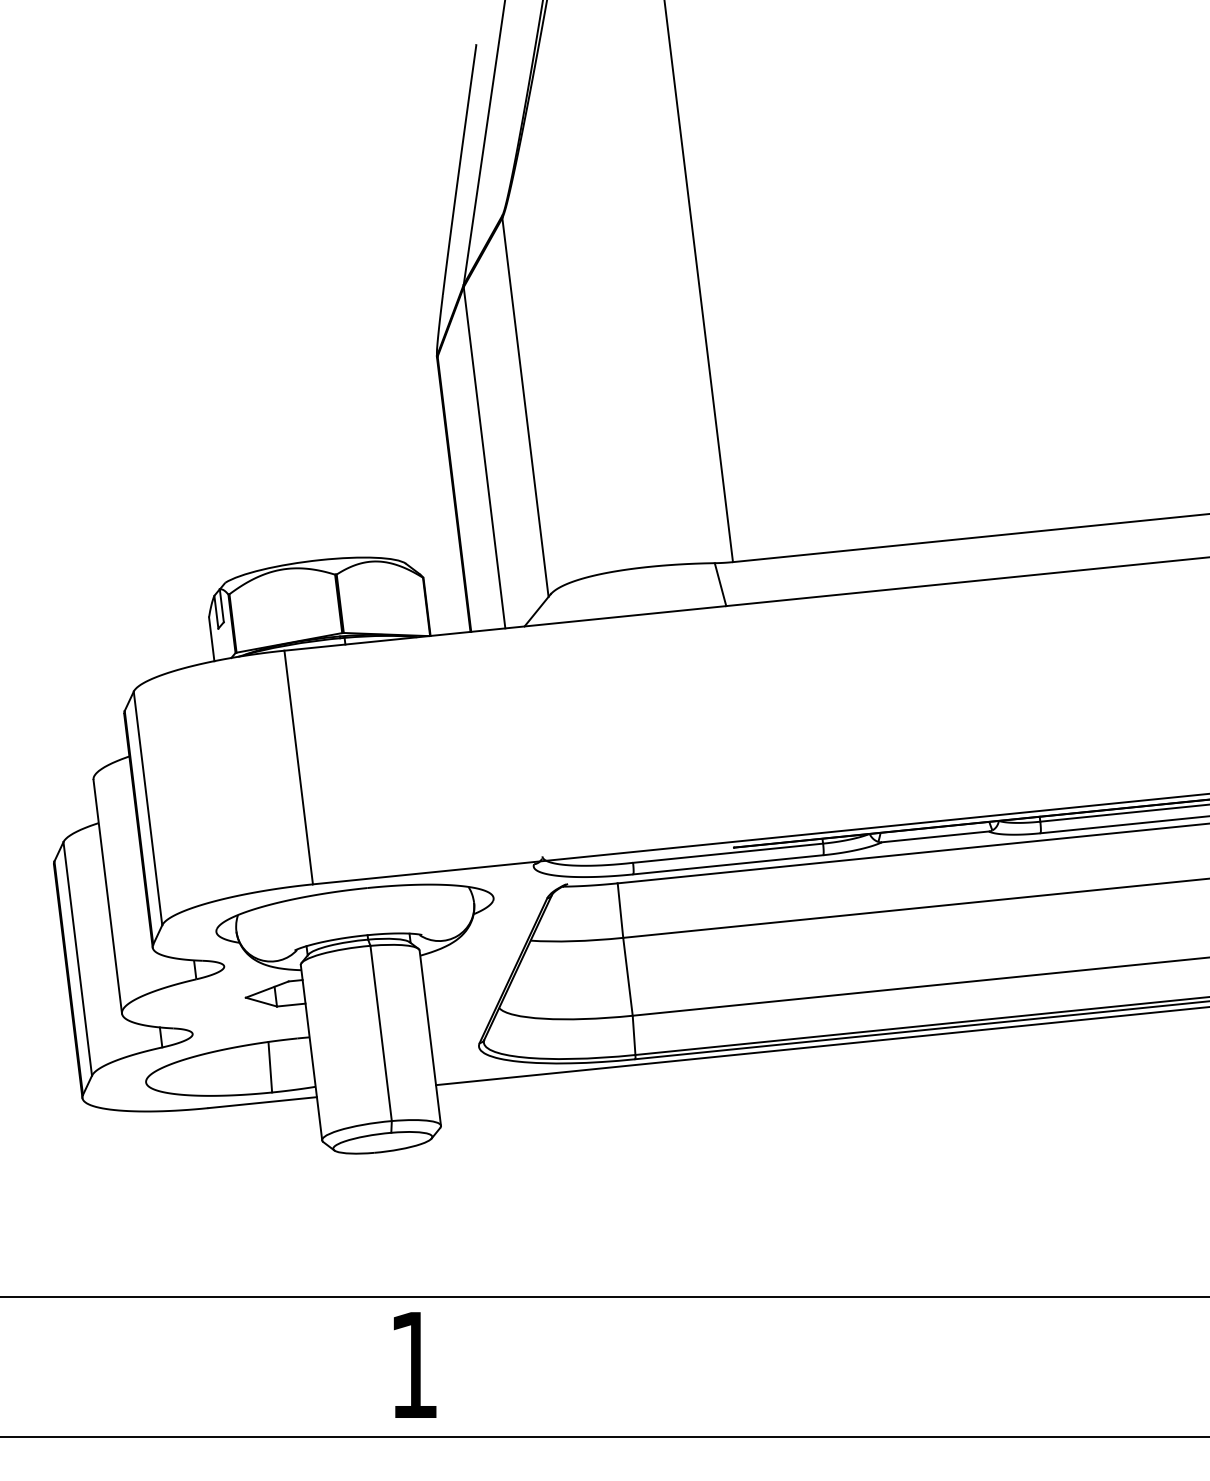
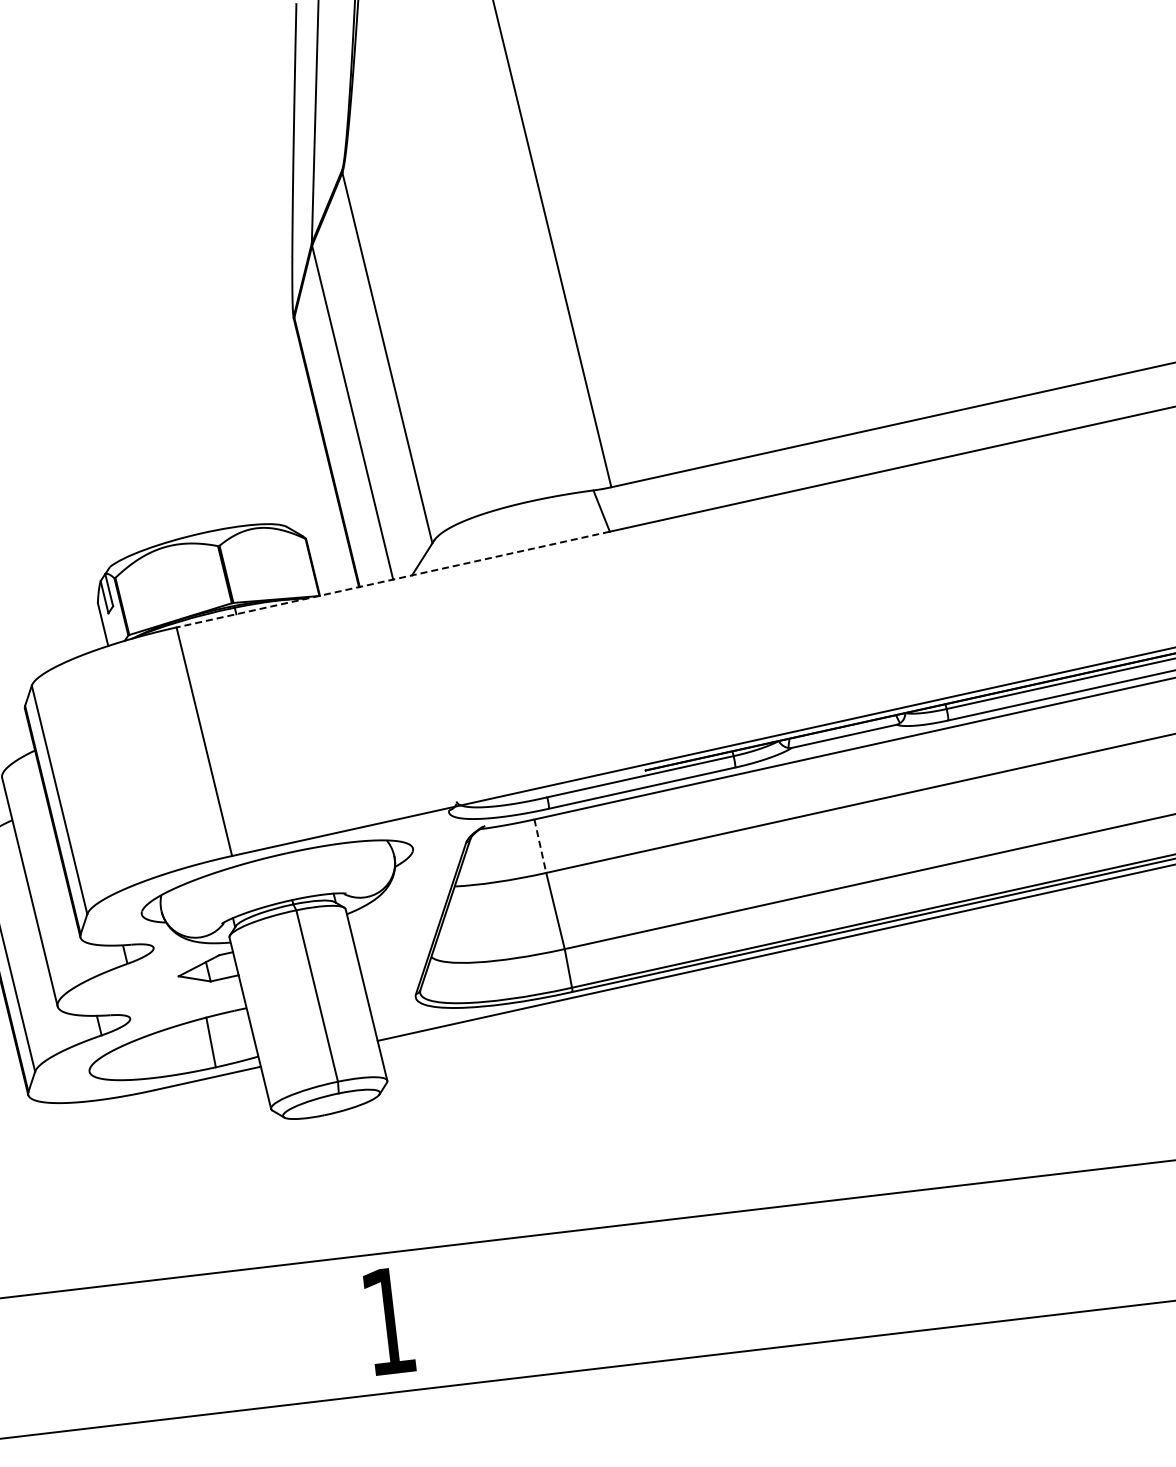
line: (504, 628) -> (392, 579), solid -> dashed
line: (620, 911) -> (540, 847), solid -> dashed

